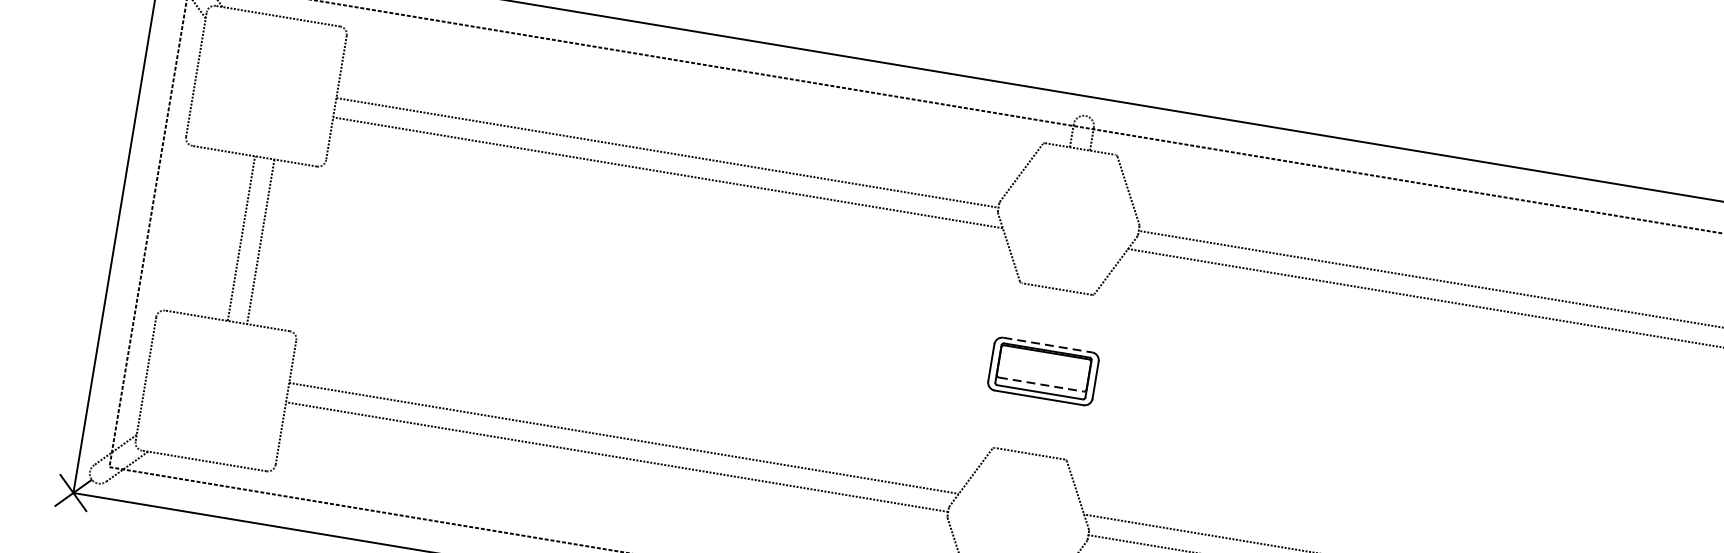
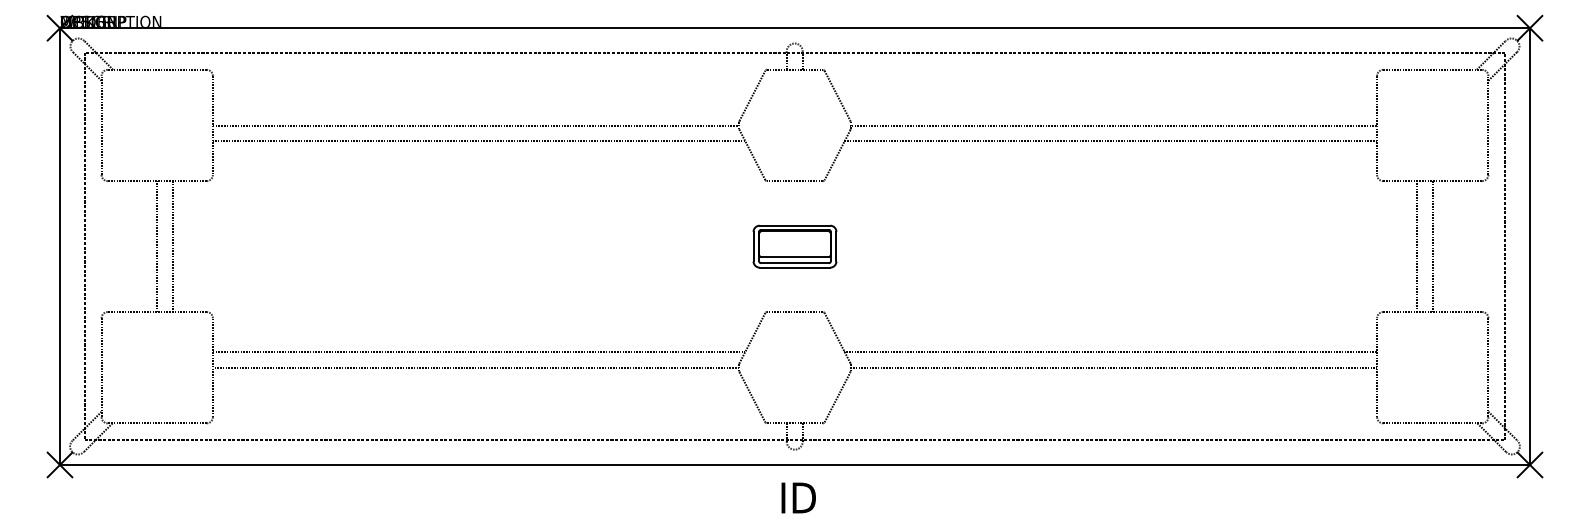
line: (1048, 344) -> (795, 225), dashed -> solid
line: (1041, 385) -> (795, 257), dashed -> solid

